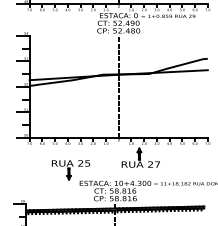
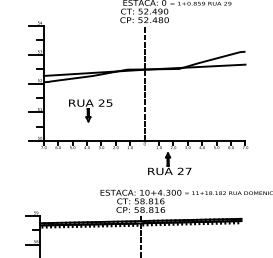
part: (70, 169) -> (90, 110), moved

